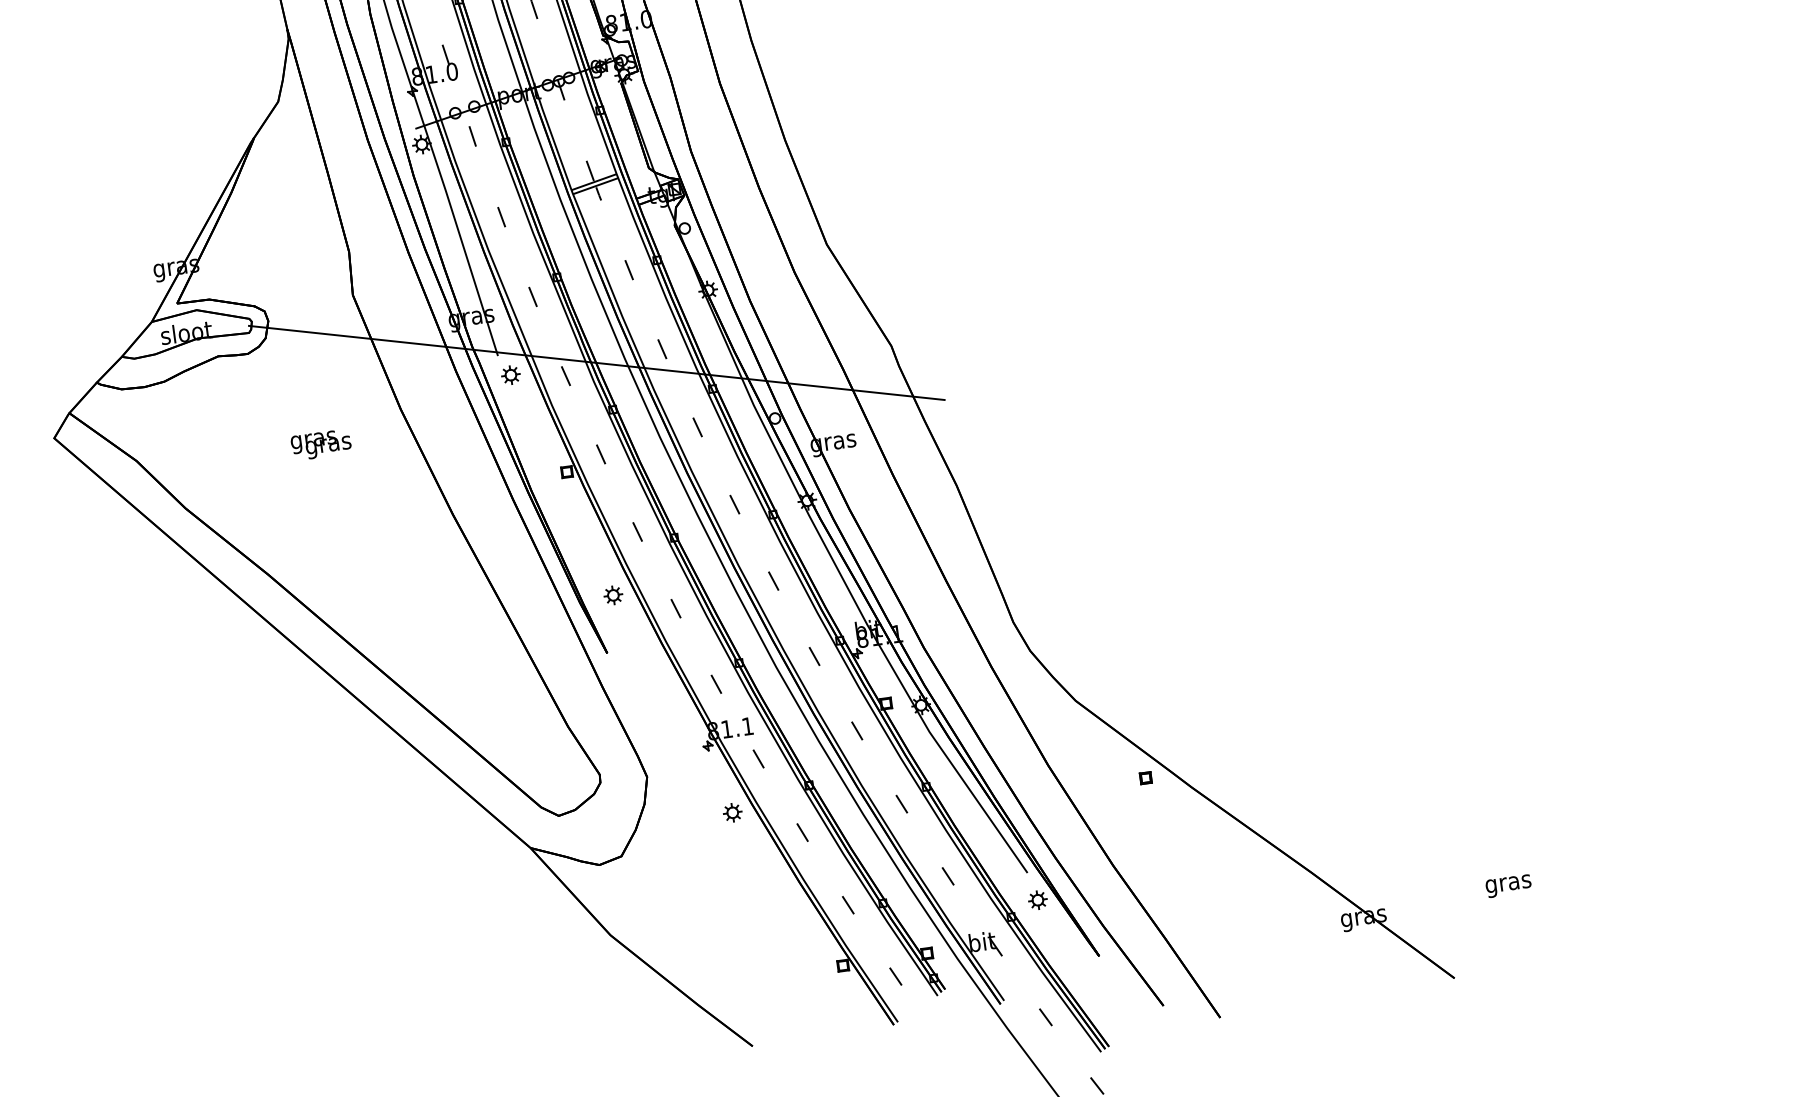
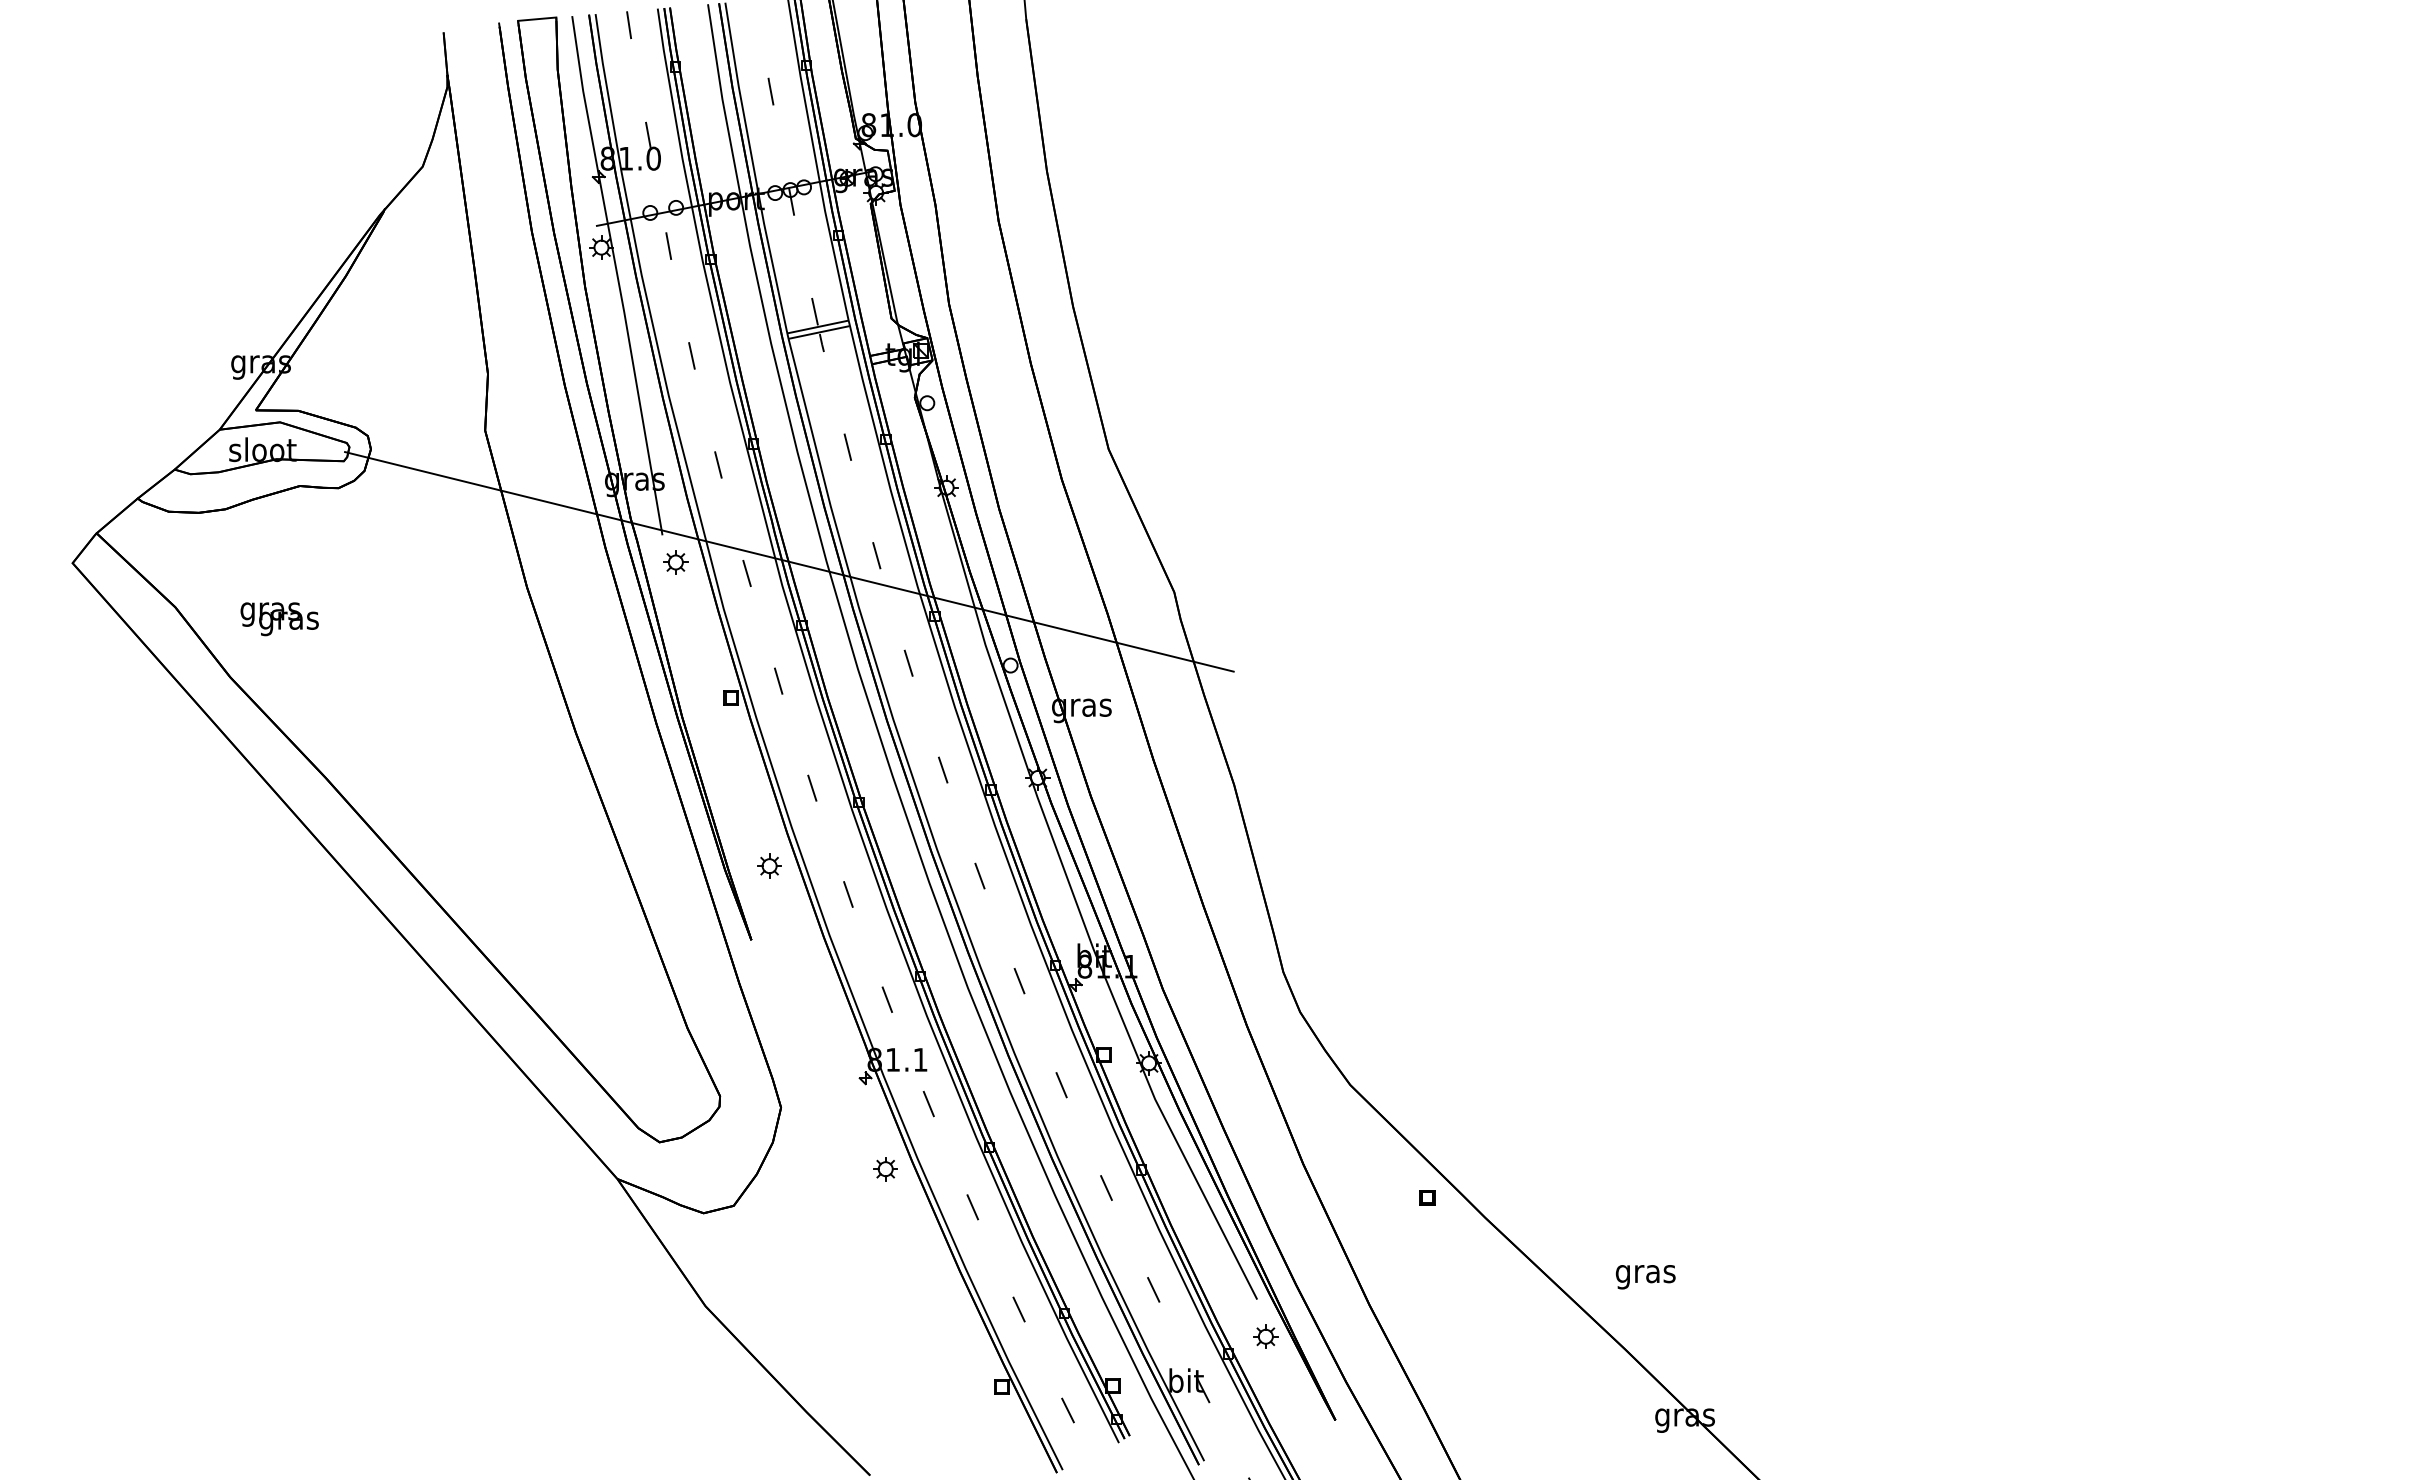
text: (321, 445) -> (279, 619), moved
text: (1508, 886) -> (1645, 1277), moved

